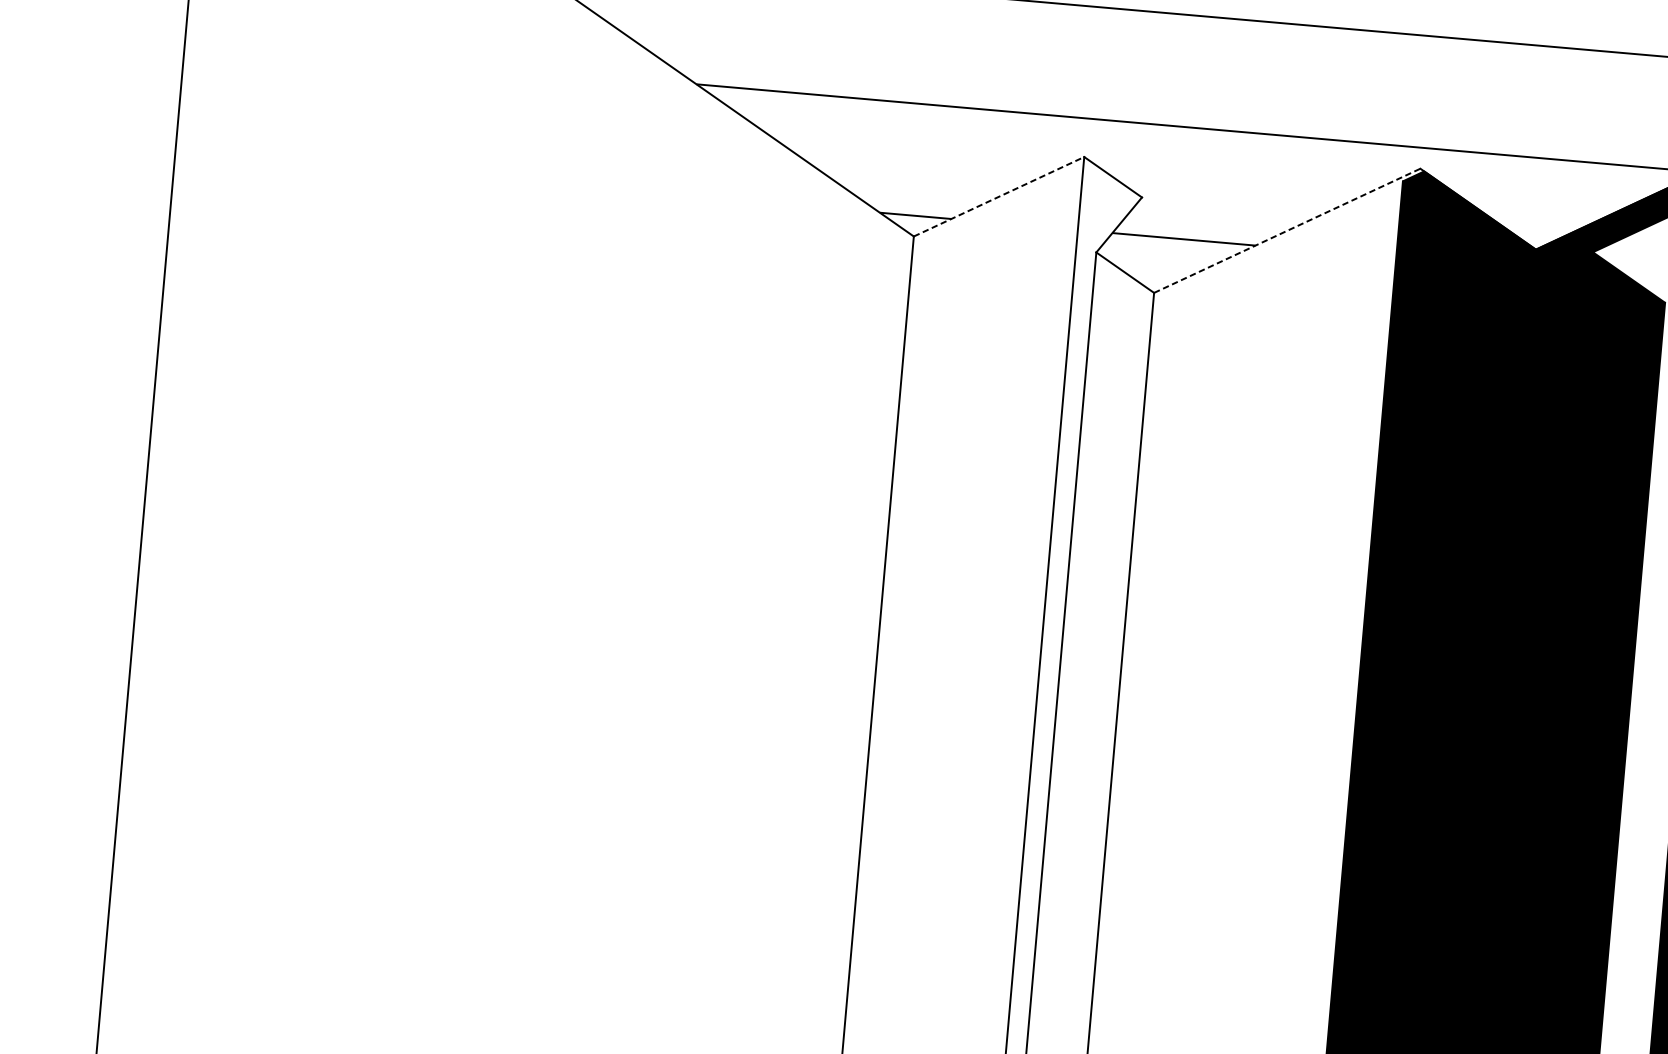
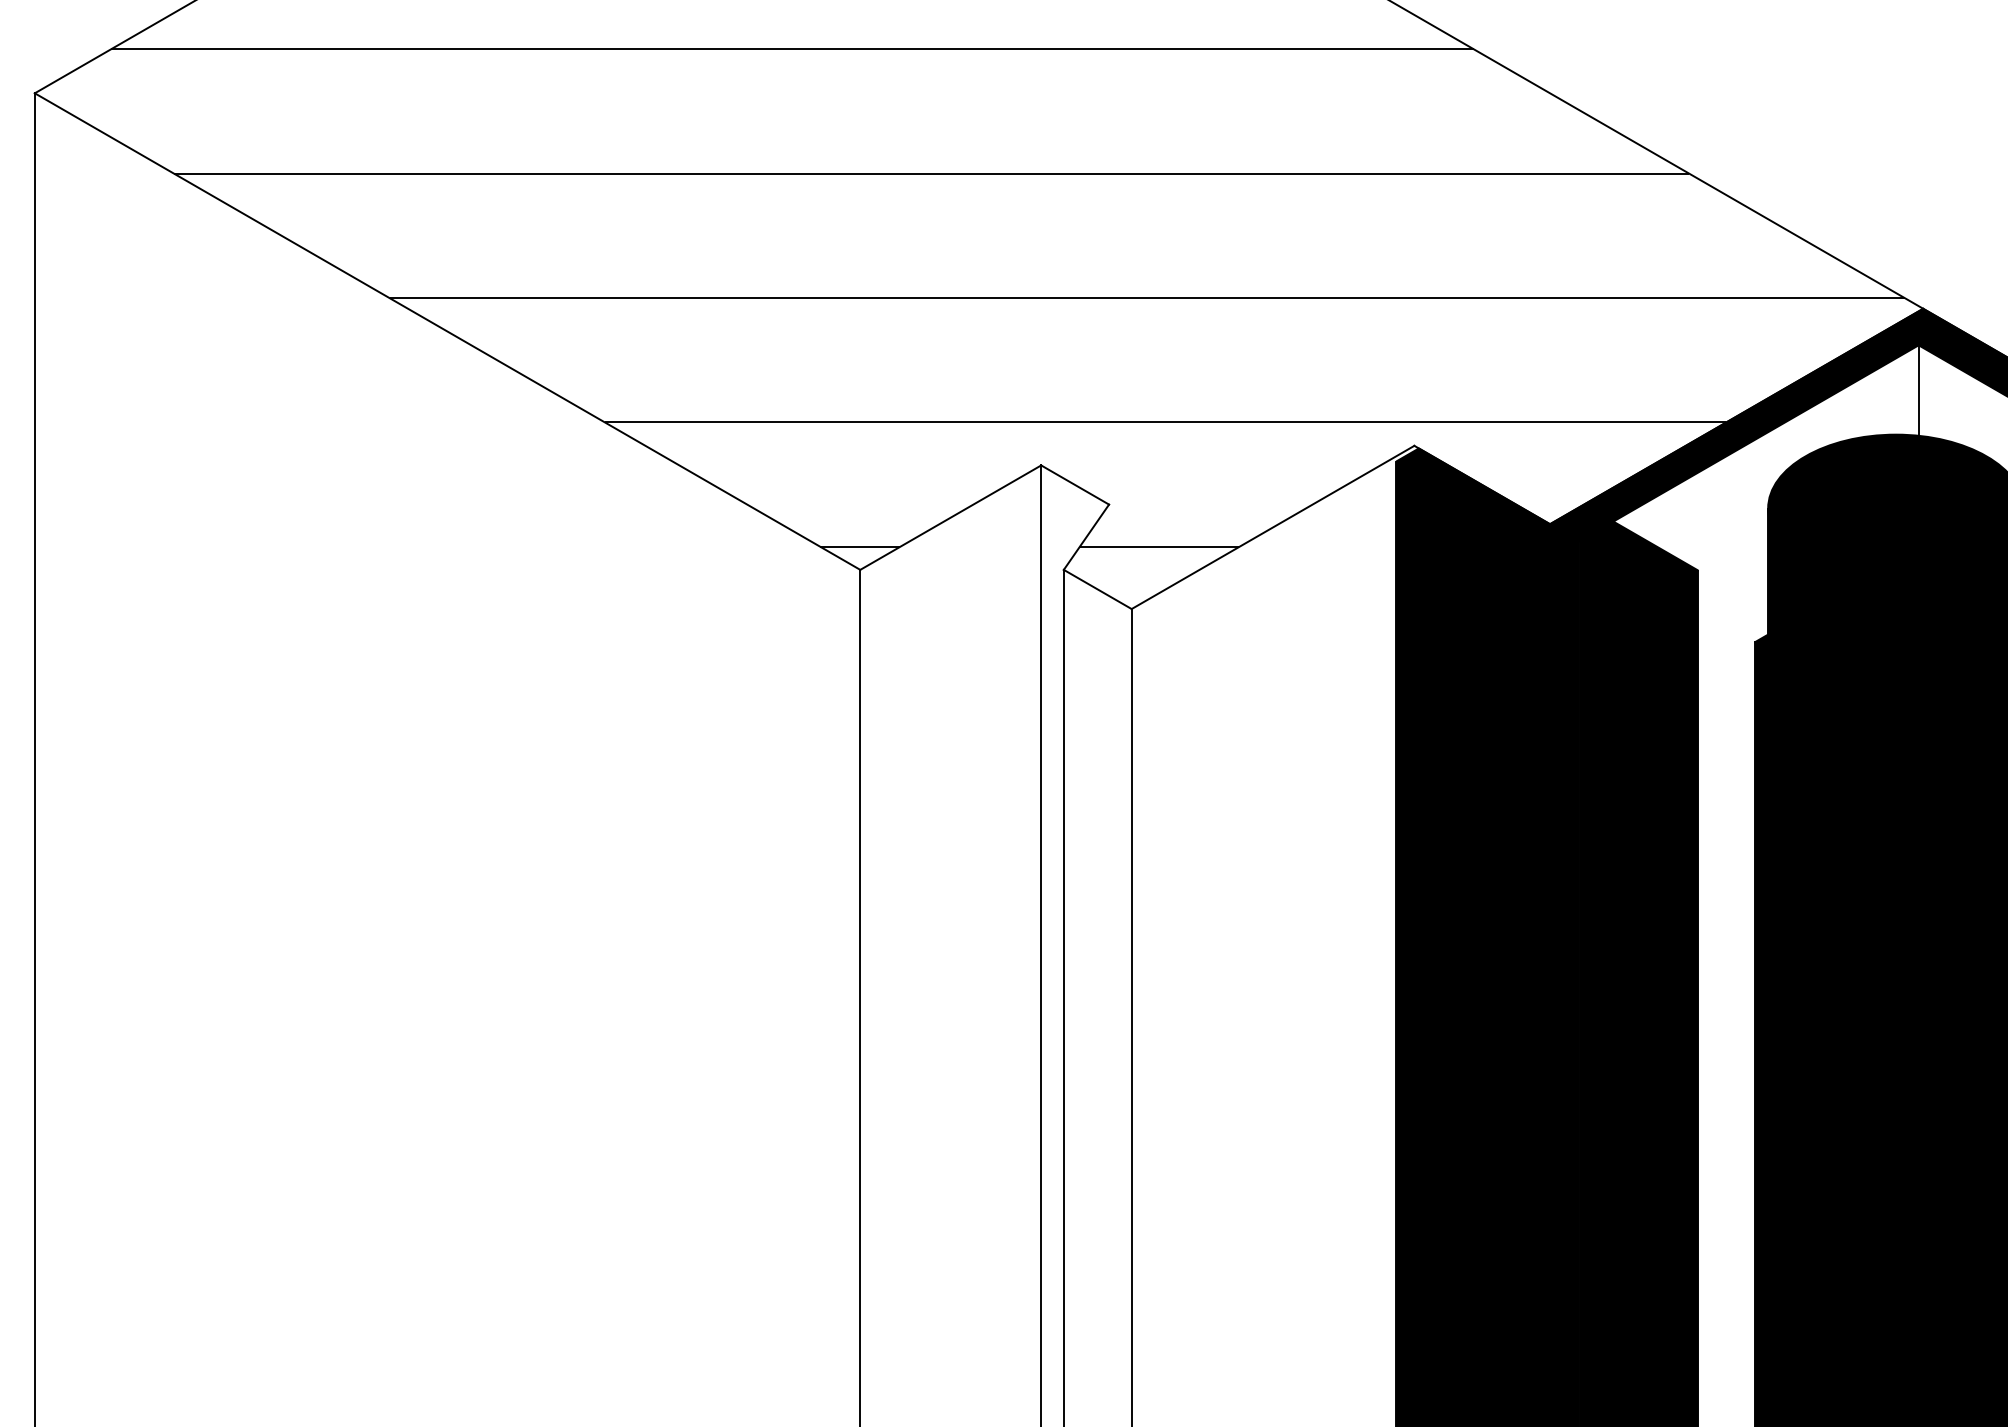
line: (999, 196) -> (951, 517), dashed -> solid
line: (1287, 230) -> (1273, 527), dashed -> solid

